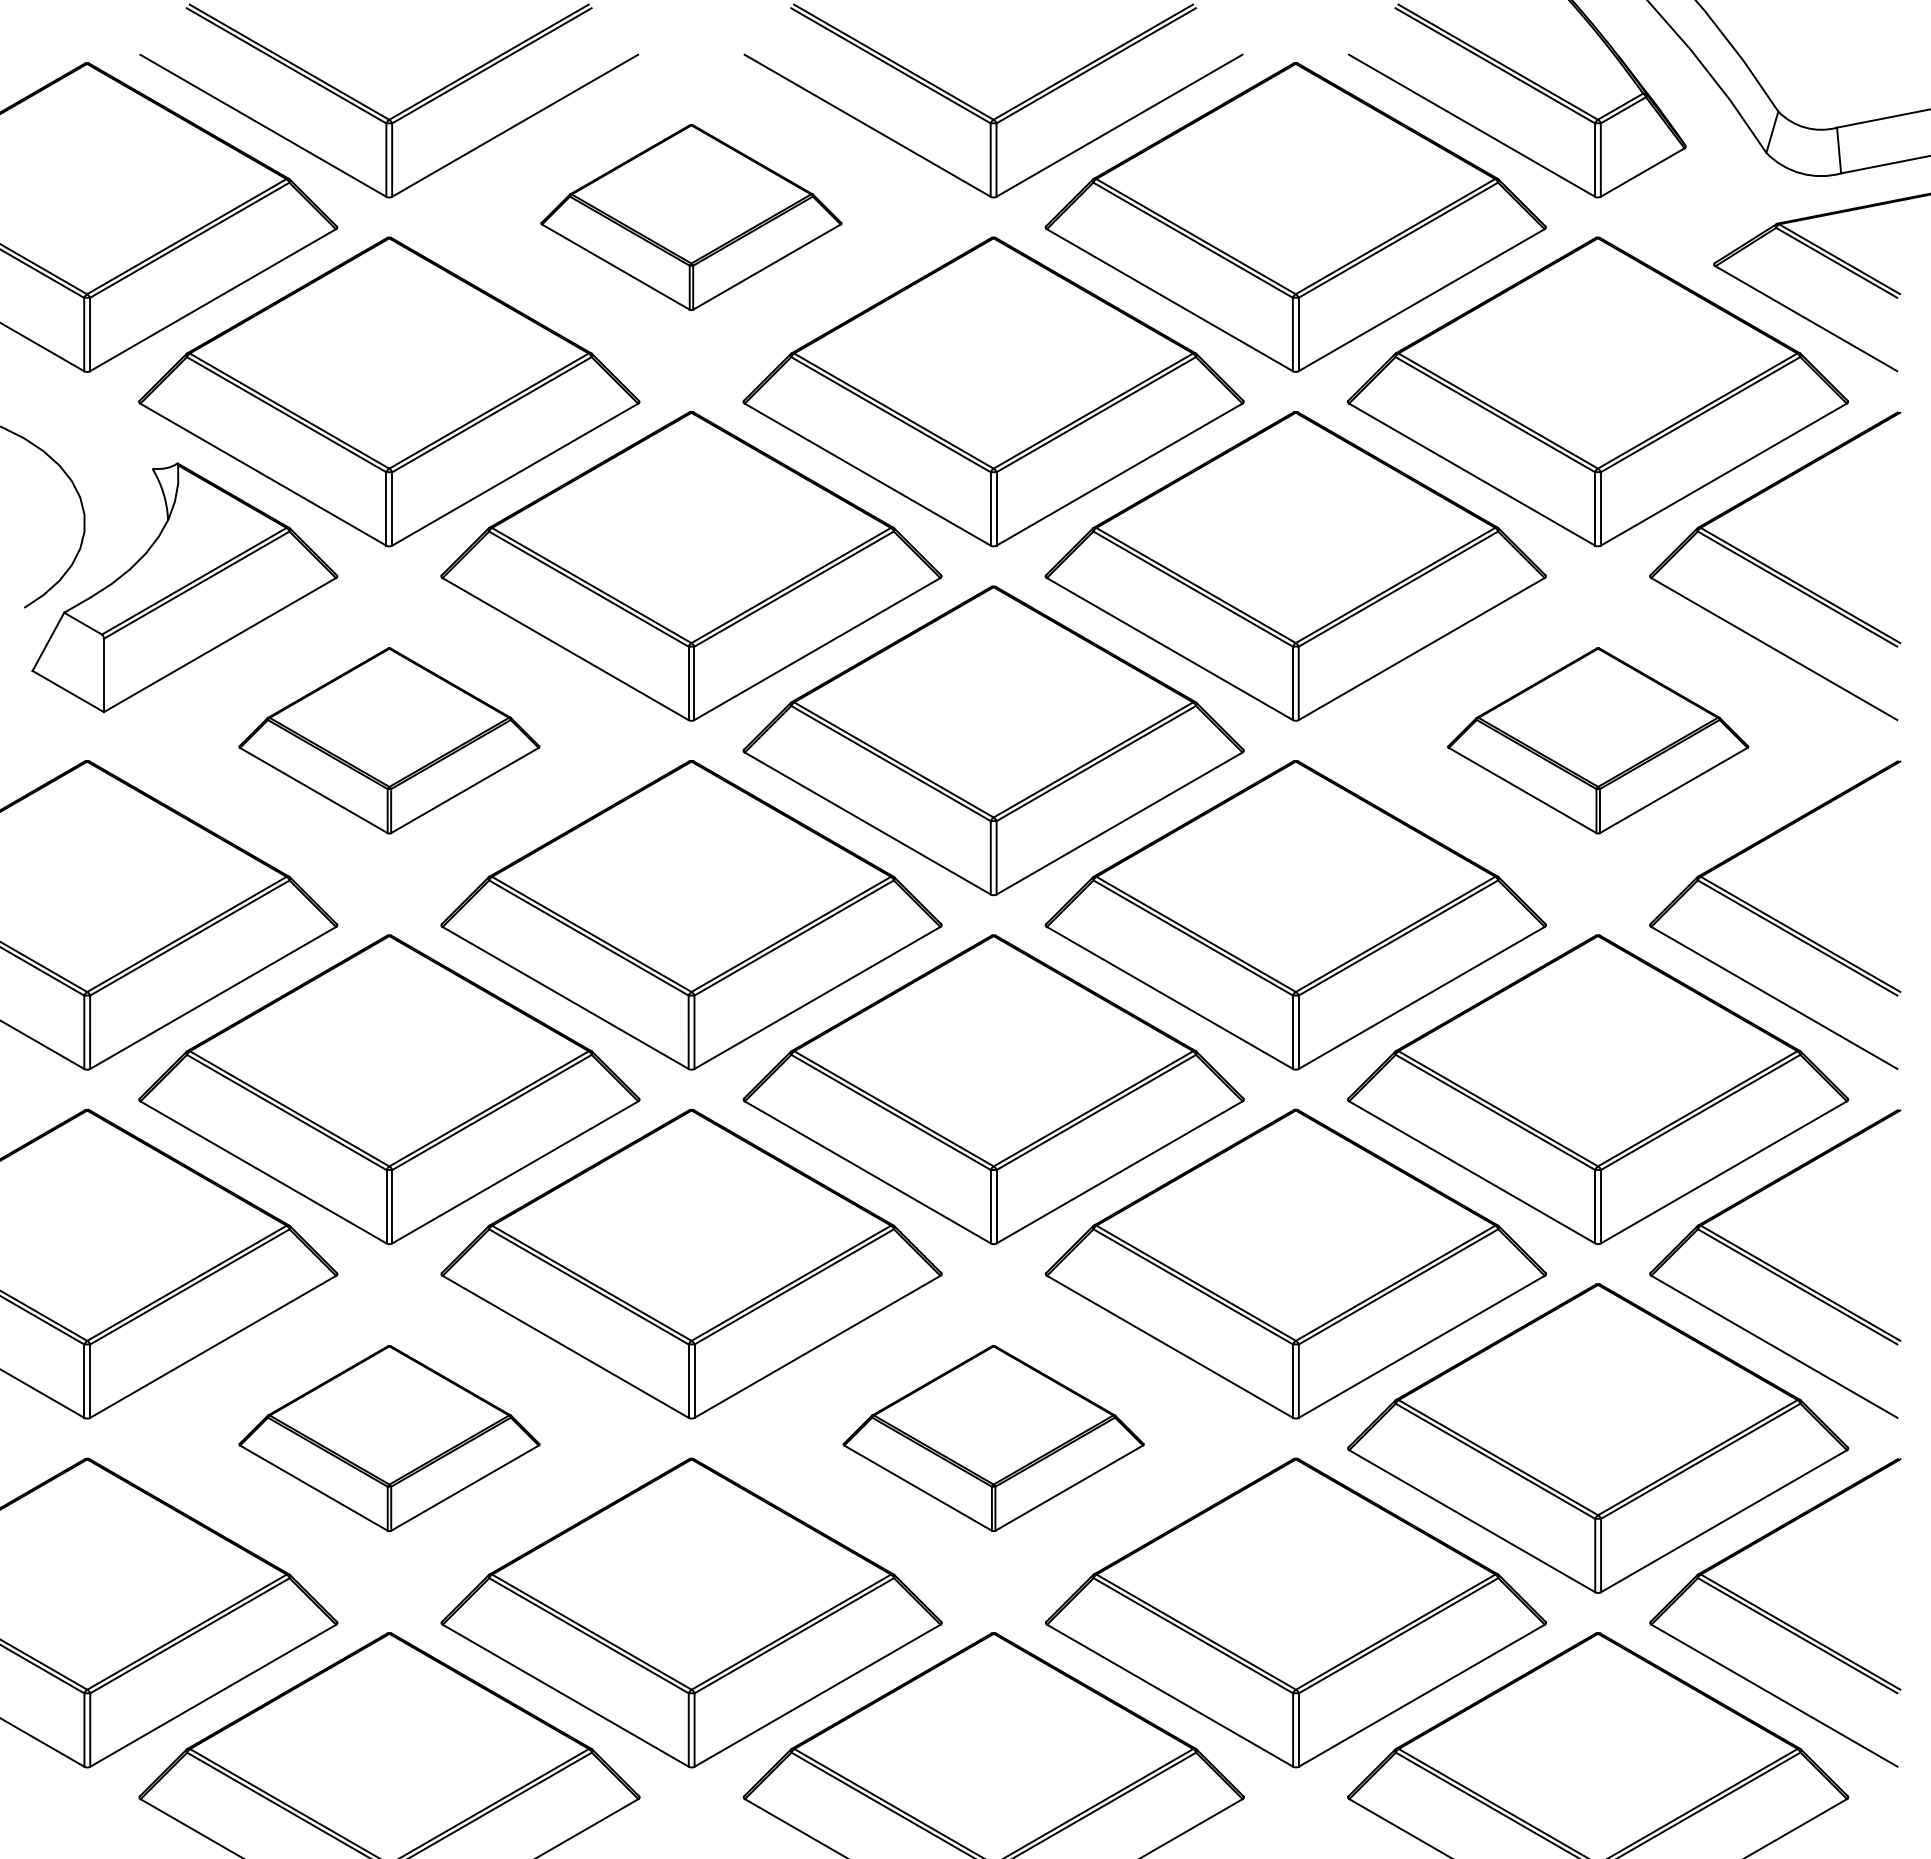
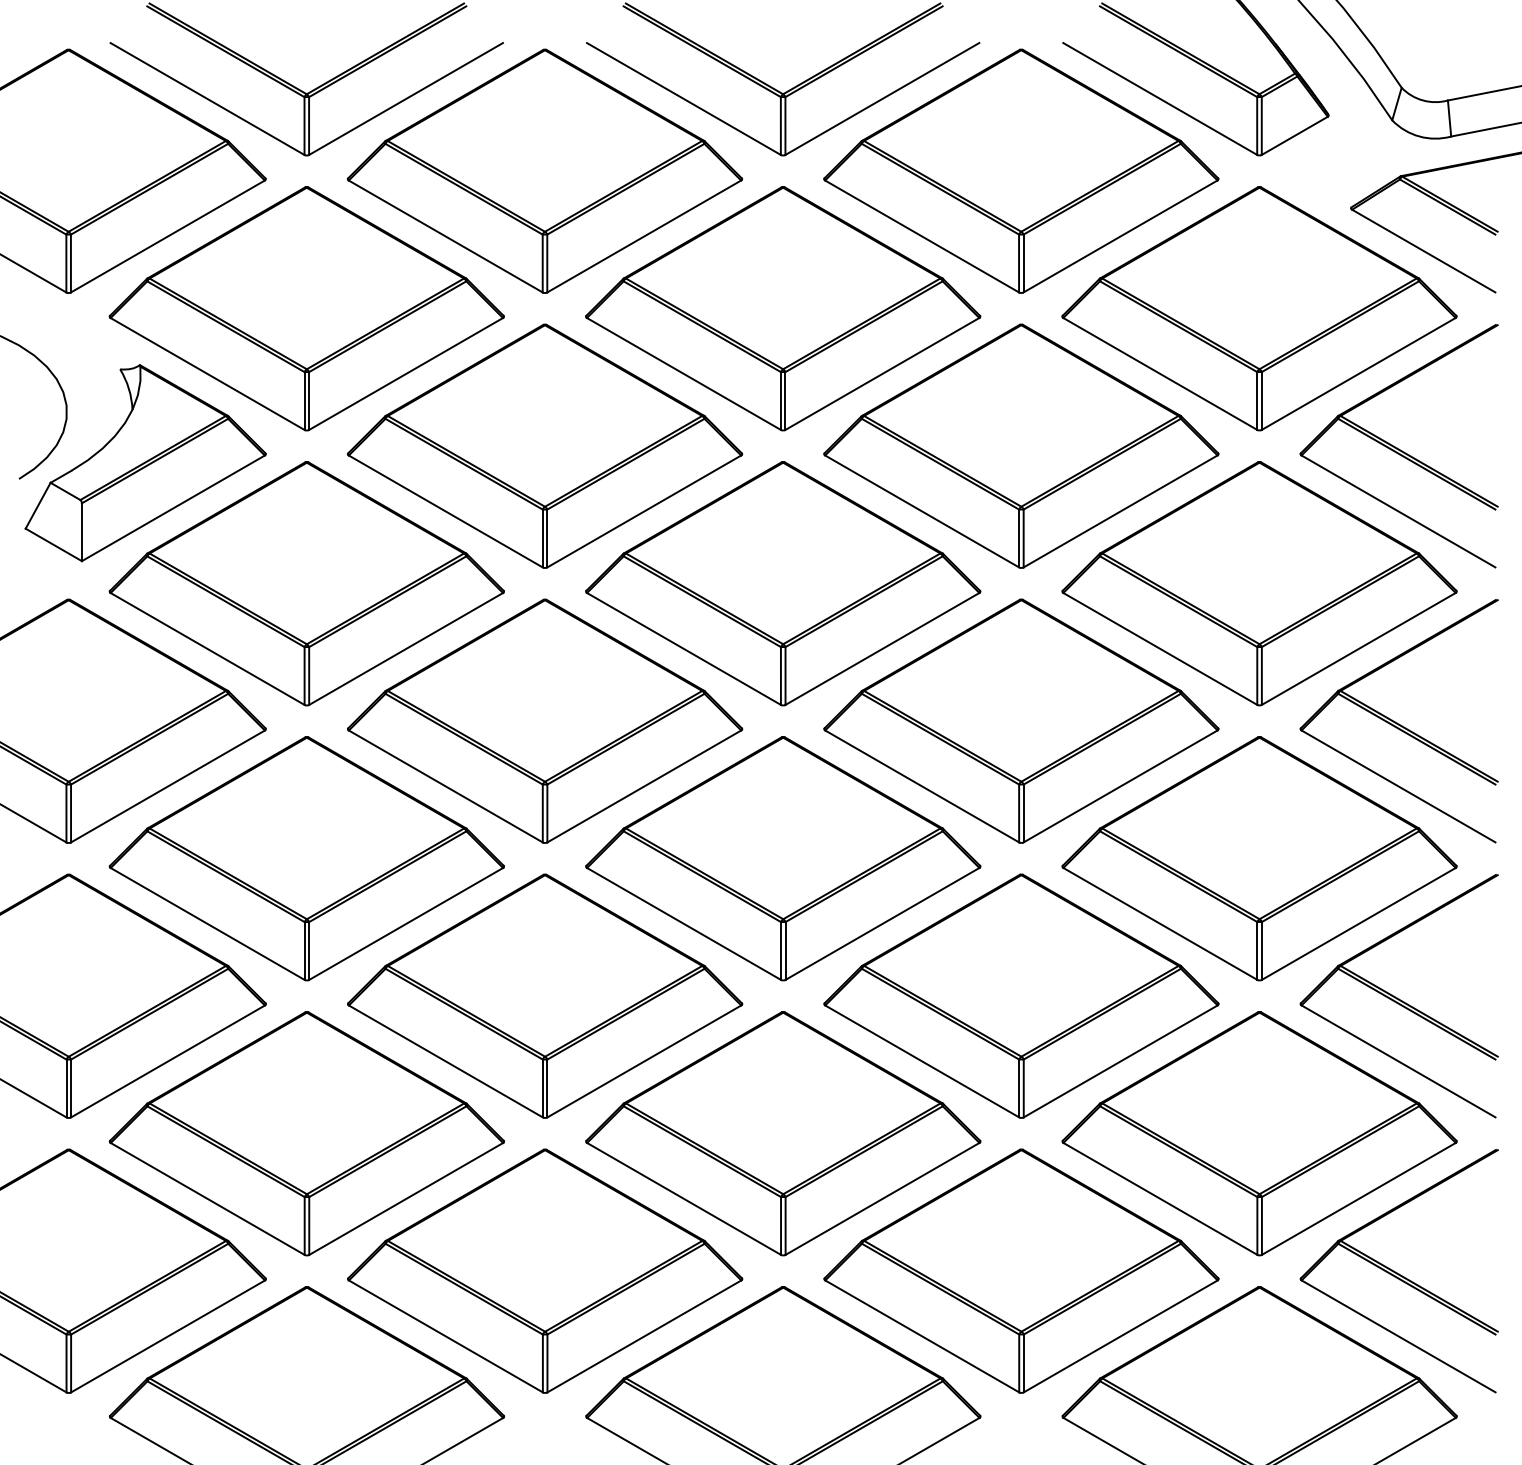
part: (691, 217) -> (545, 171), size x1.67
part: (389, 740) -> (306, 583), size x1.67
part: (1598, 740) -> (1259, 583), size x1.67
part: (389, 1438) -> (306, 1133), size x1.67
part: (993, 1438) -> (783, 1133), size x1.67

